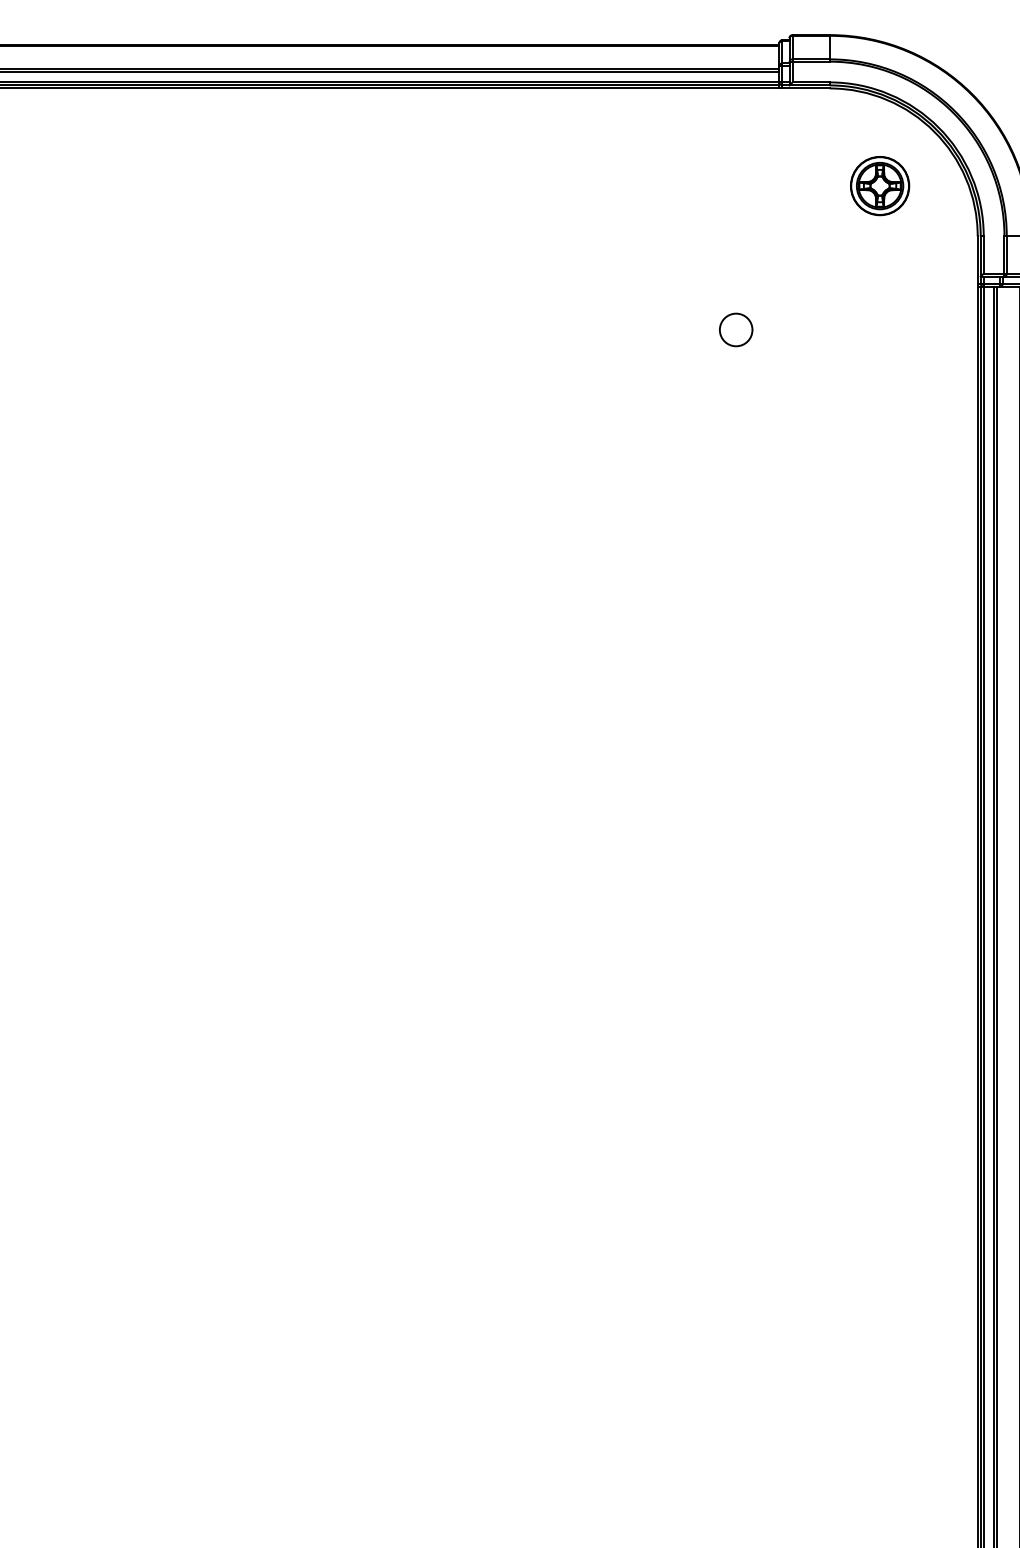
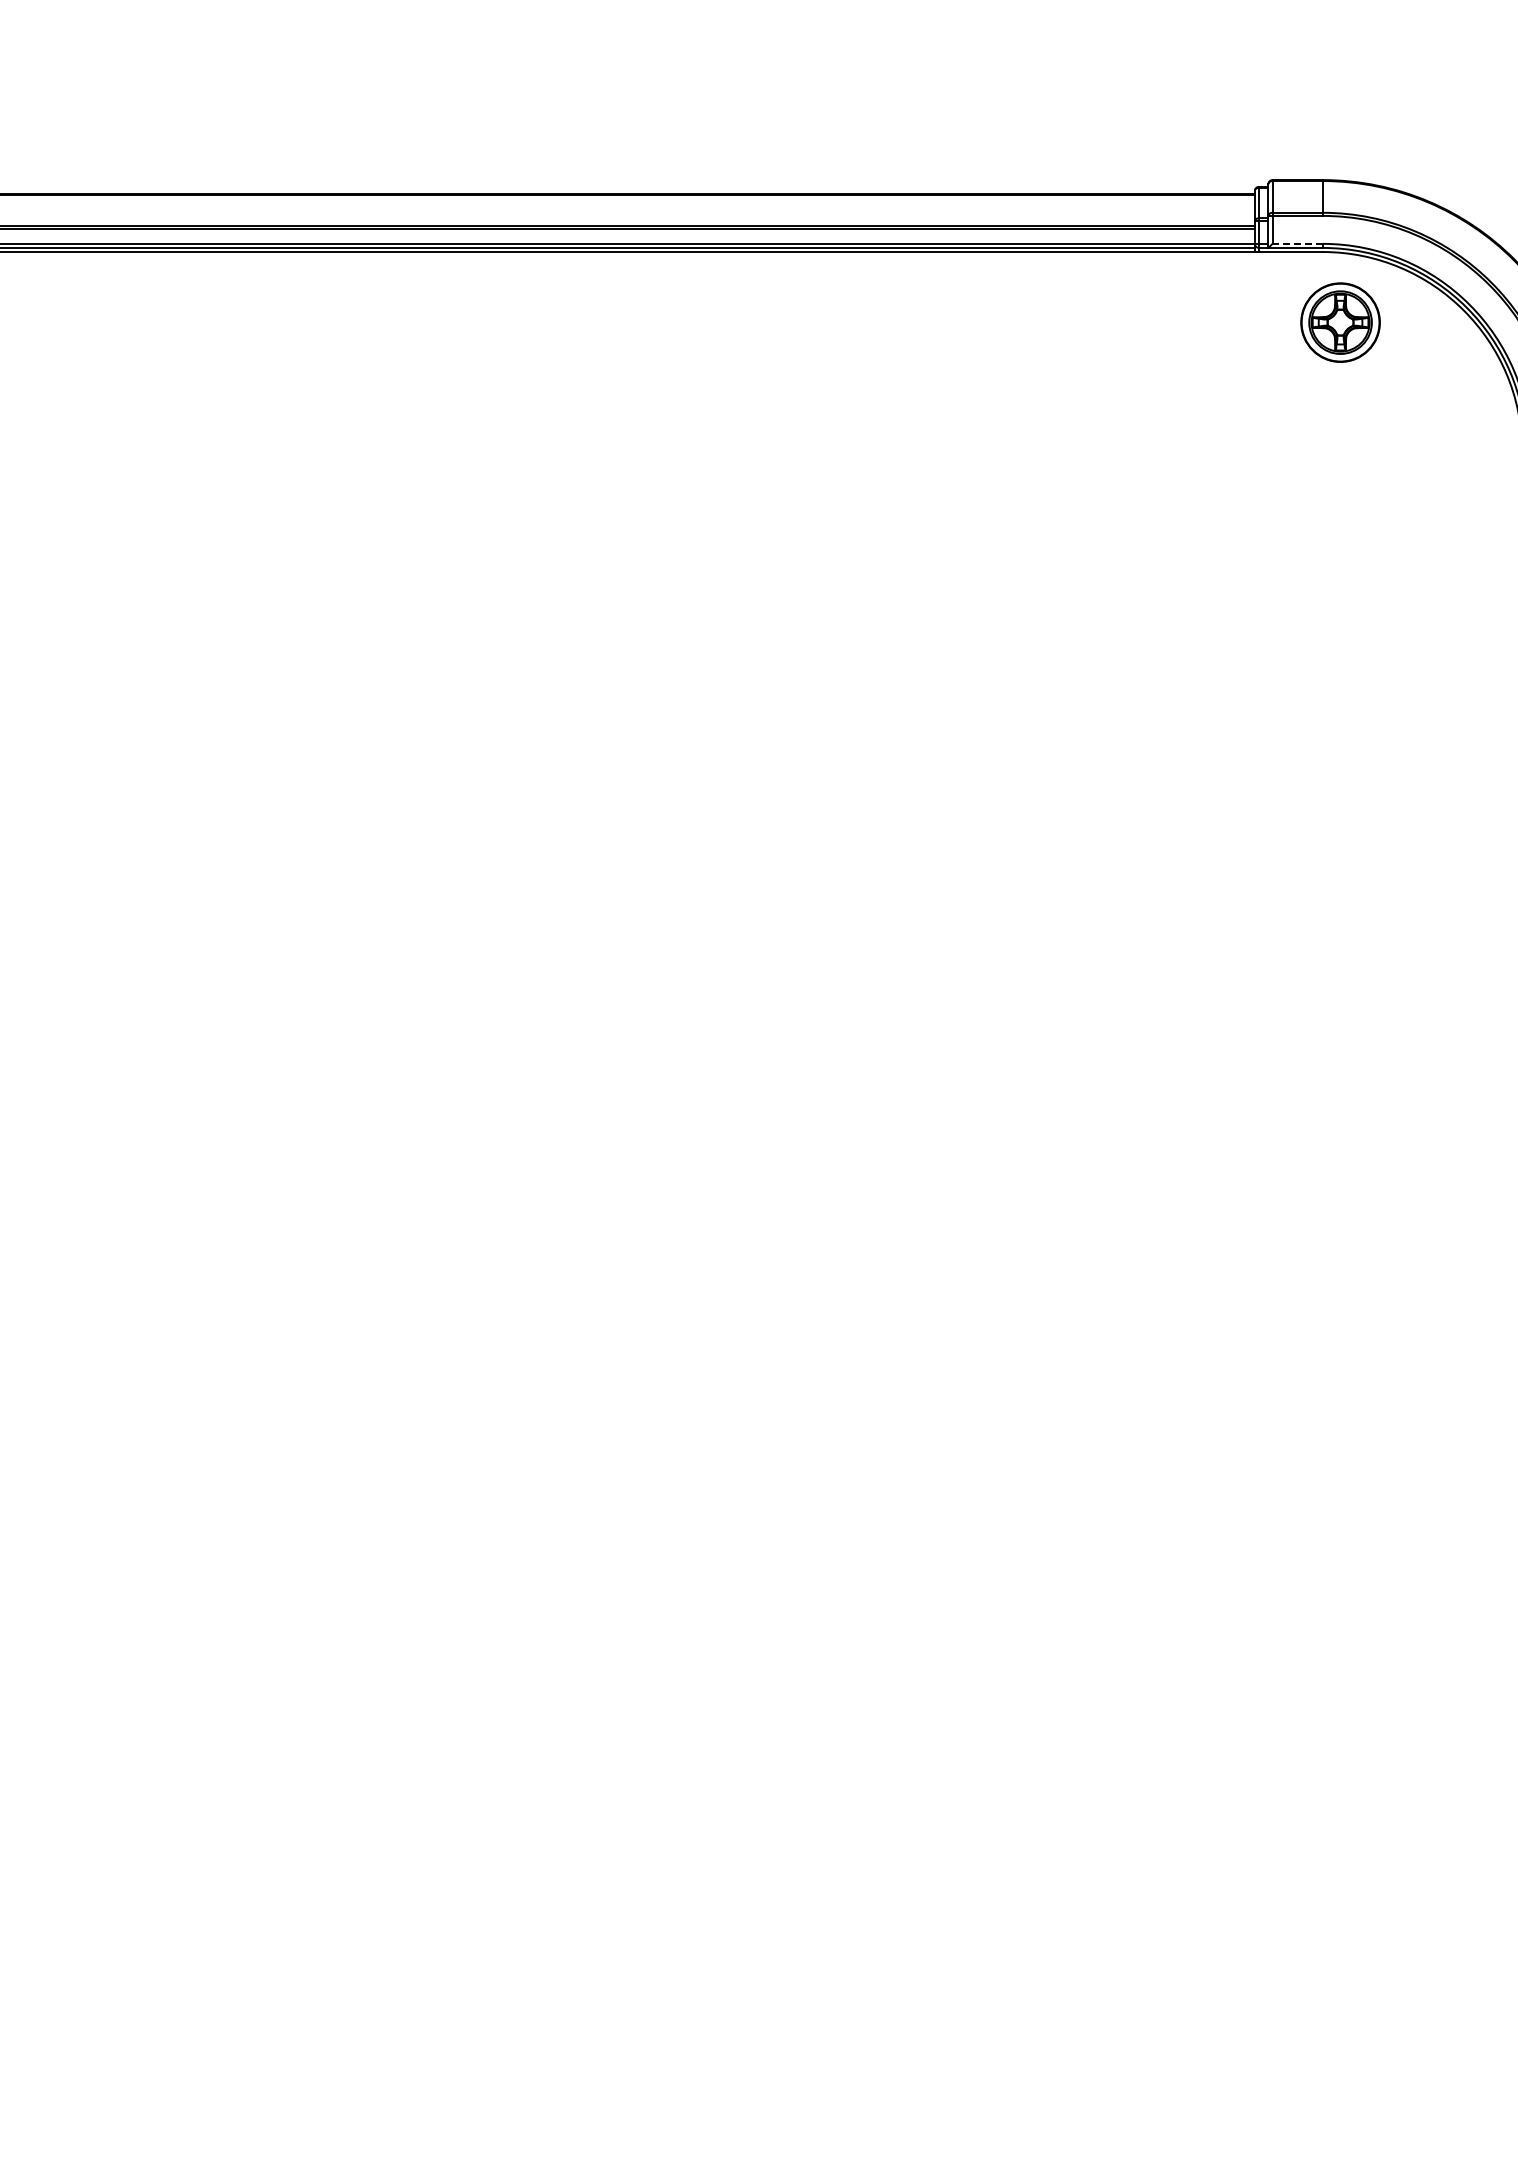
line: (811, 82) -> (1297, 243), solid -> dashed
part: (880, 185) -> (1340, 322), moved
circle: (736, 329) -> (1196, 577), removed

